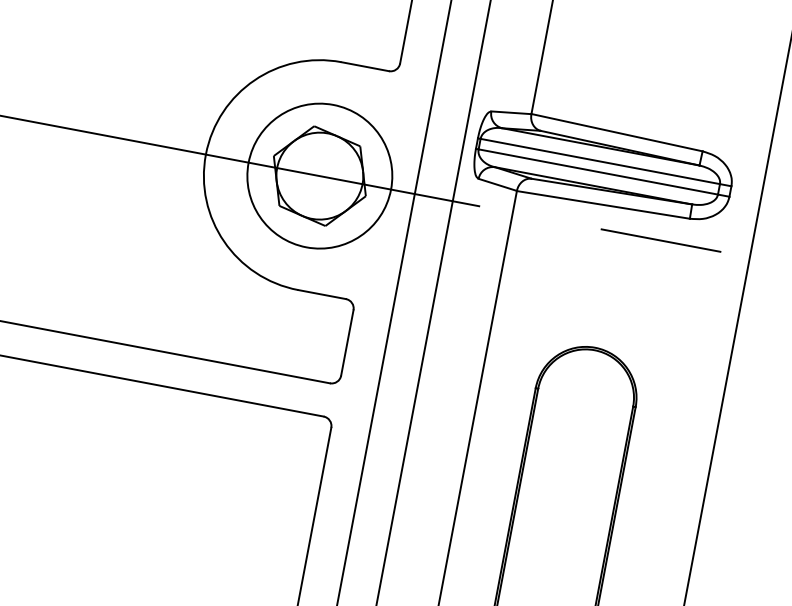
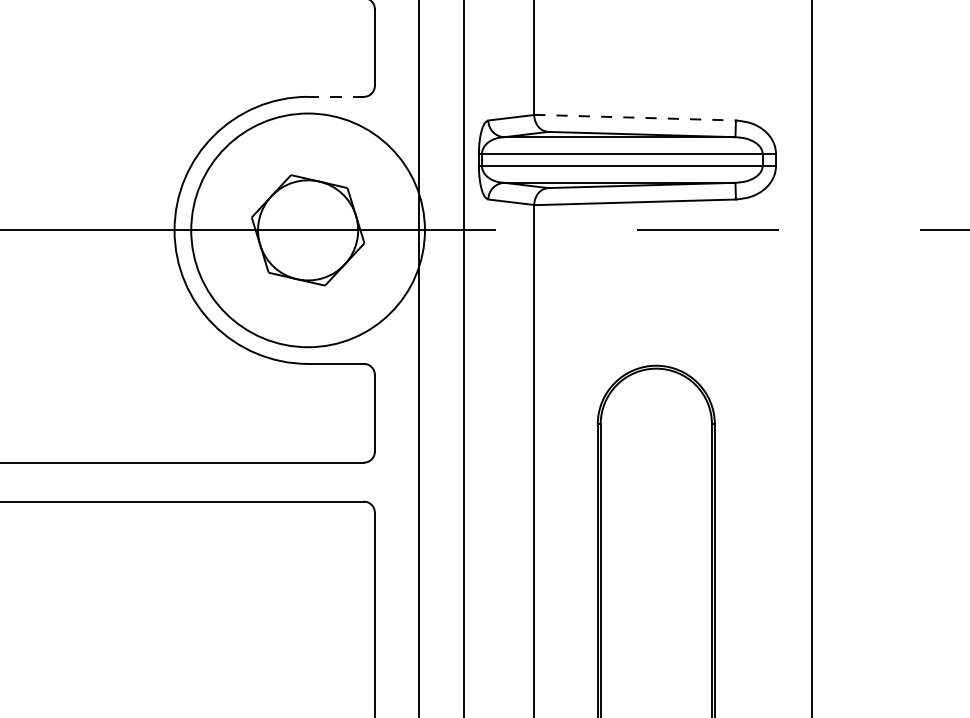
line: (364, 66) -> (335, 96), solid -> dashed
line: (617, 132) -> (635, 117), solid -> dashed
circle: (319, 175) -> (307, 229), size x1.4

